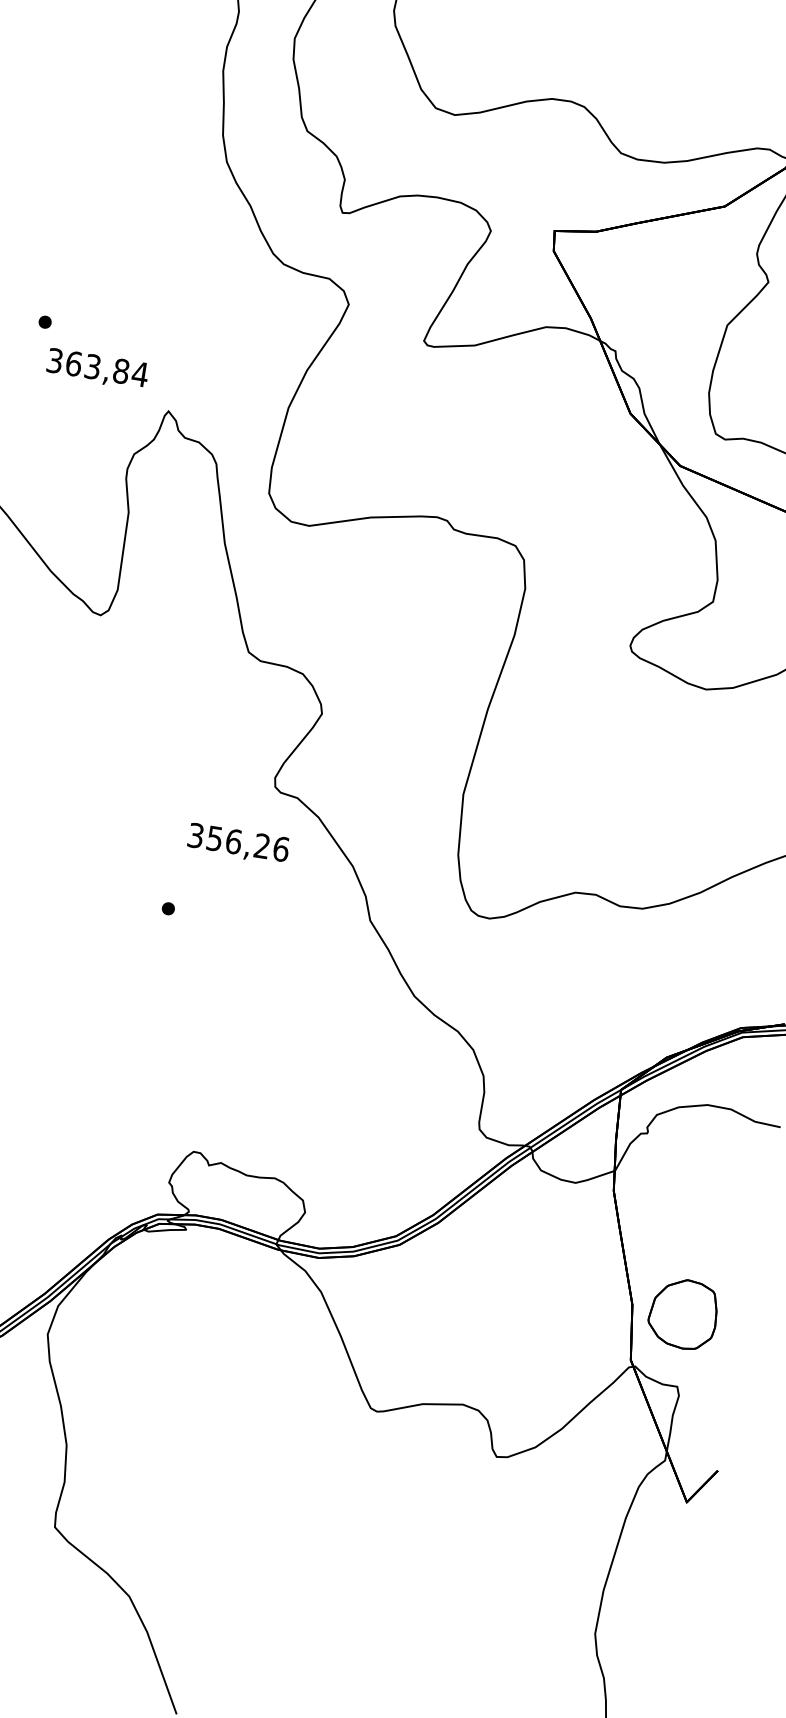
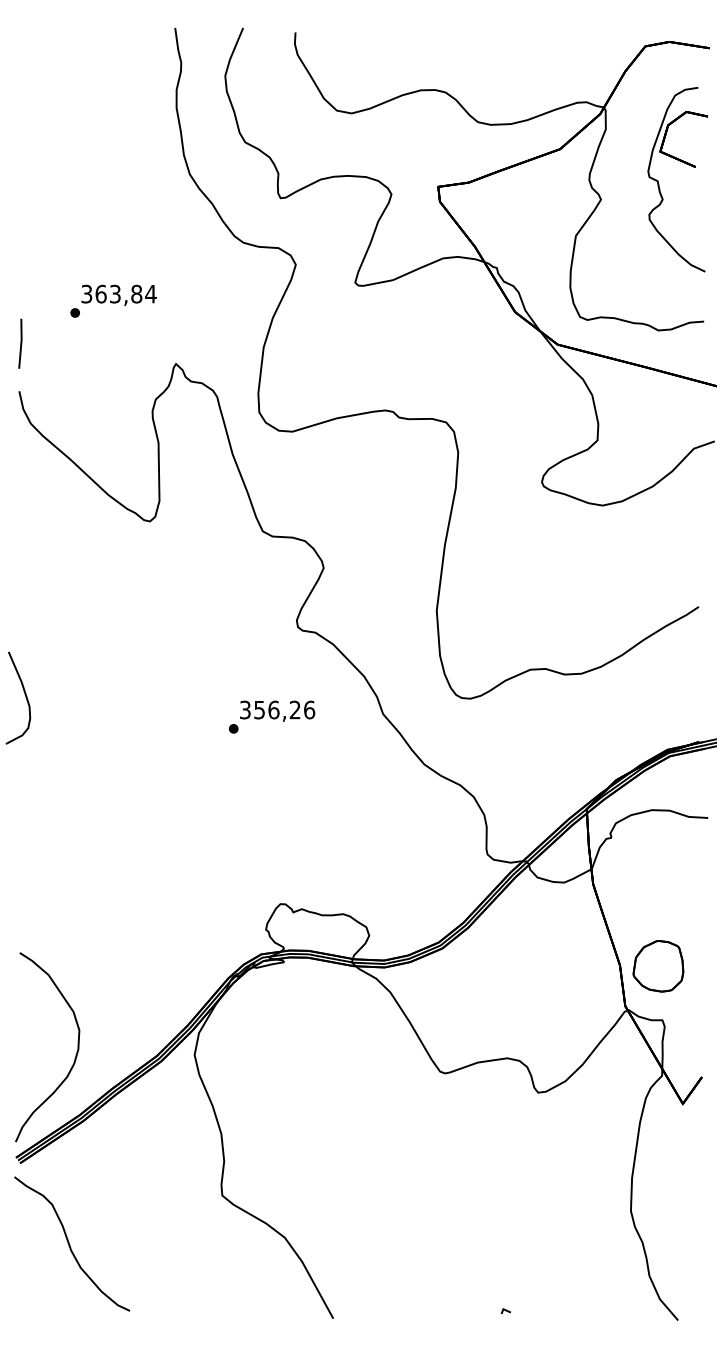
text: (96, 367) -> (118, 294), moved
text: (238, 843) -> (277, 710), moved

